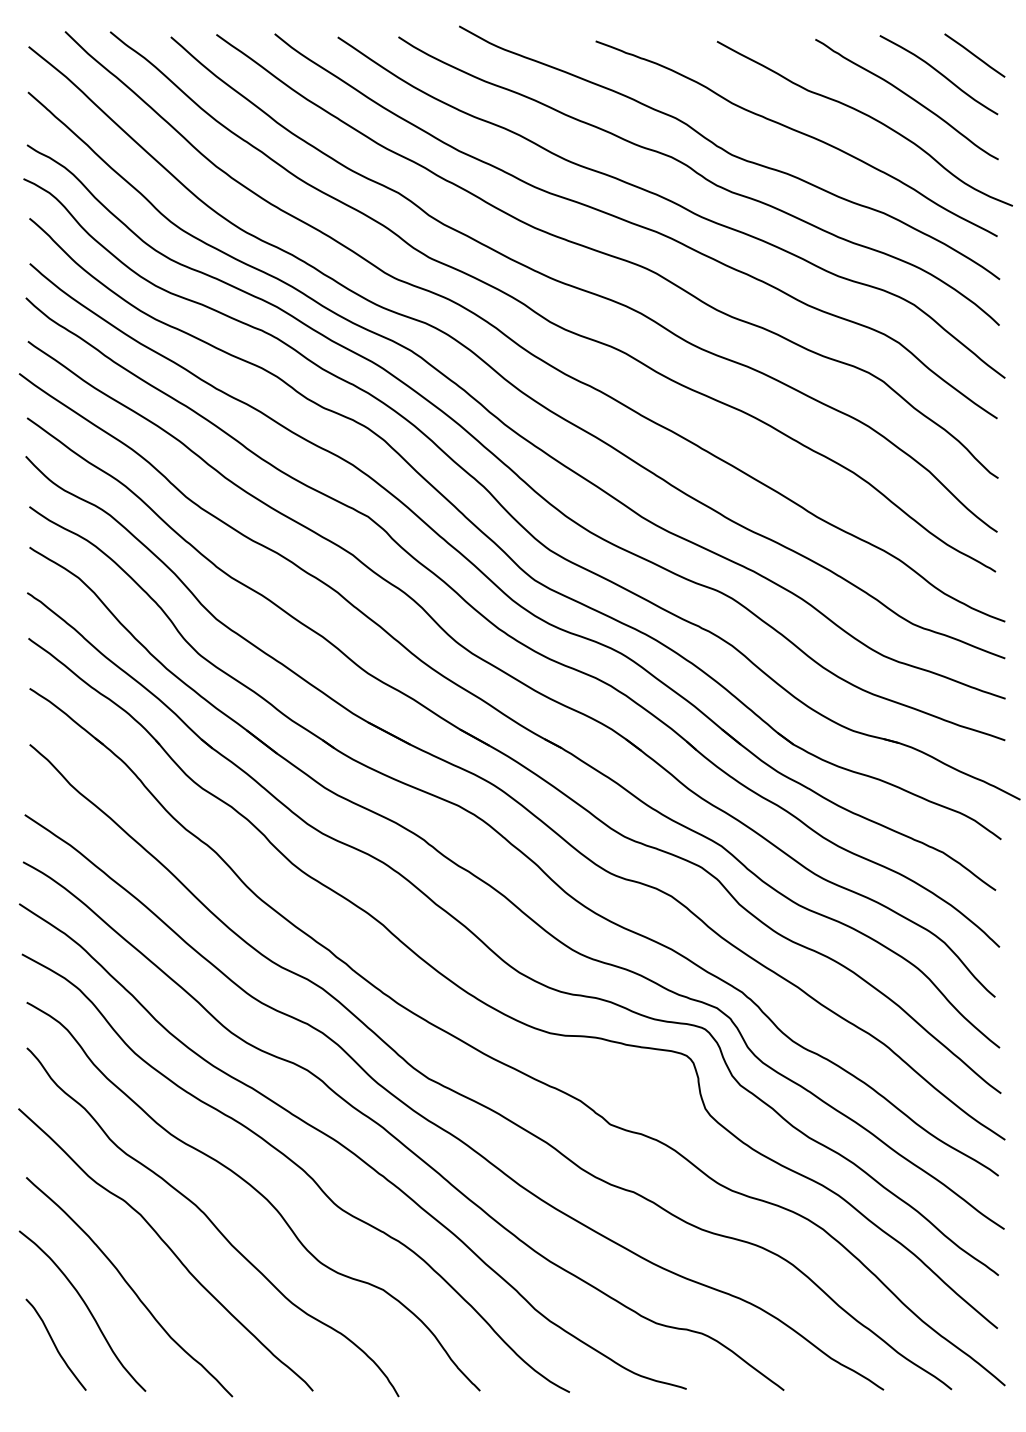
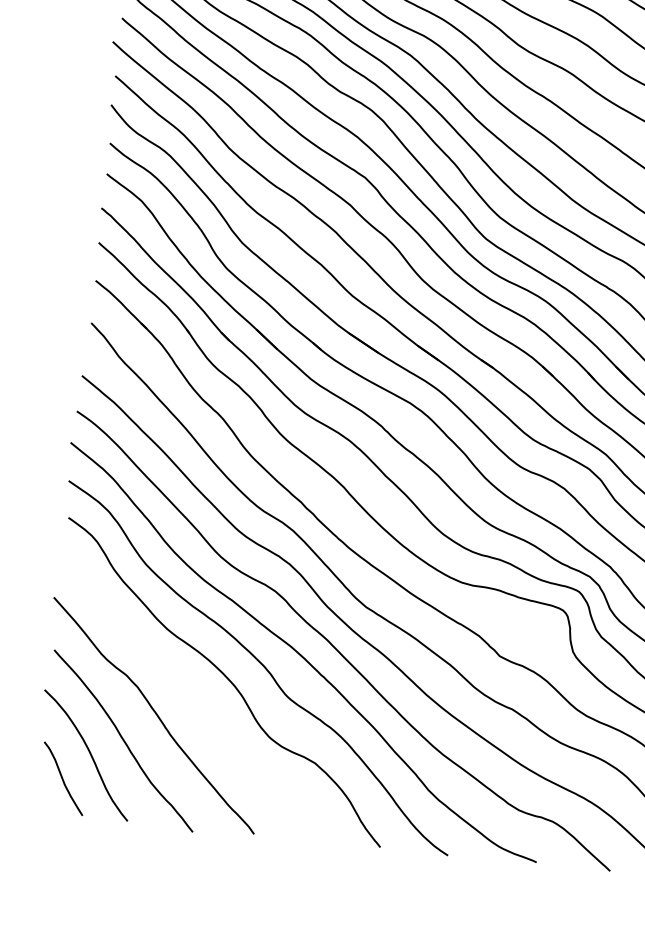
curve: (212, 1222) -> (191, 698), removed

